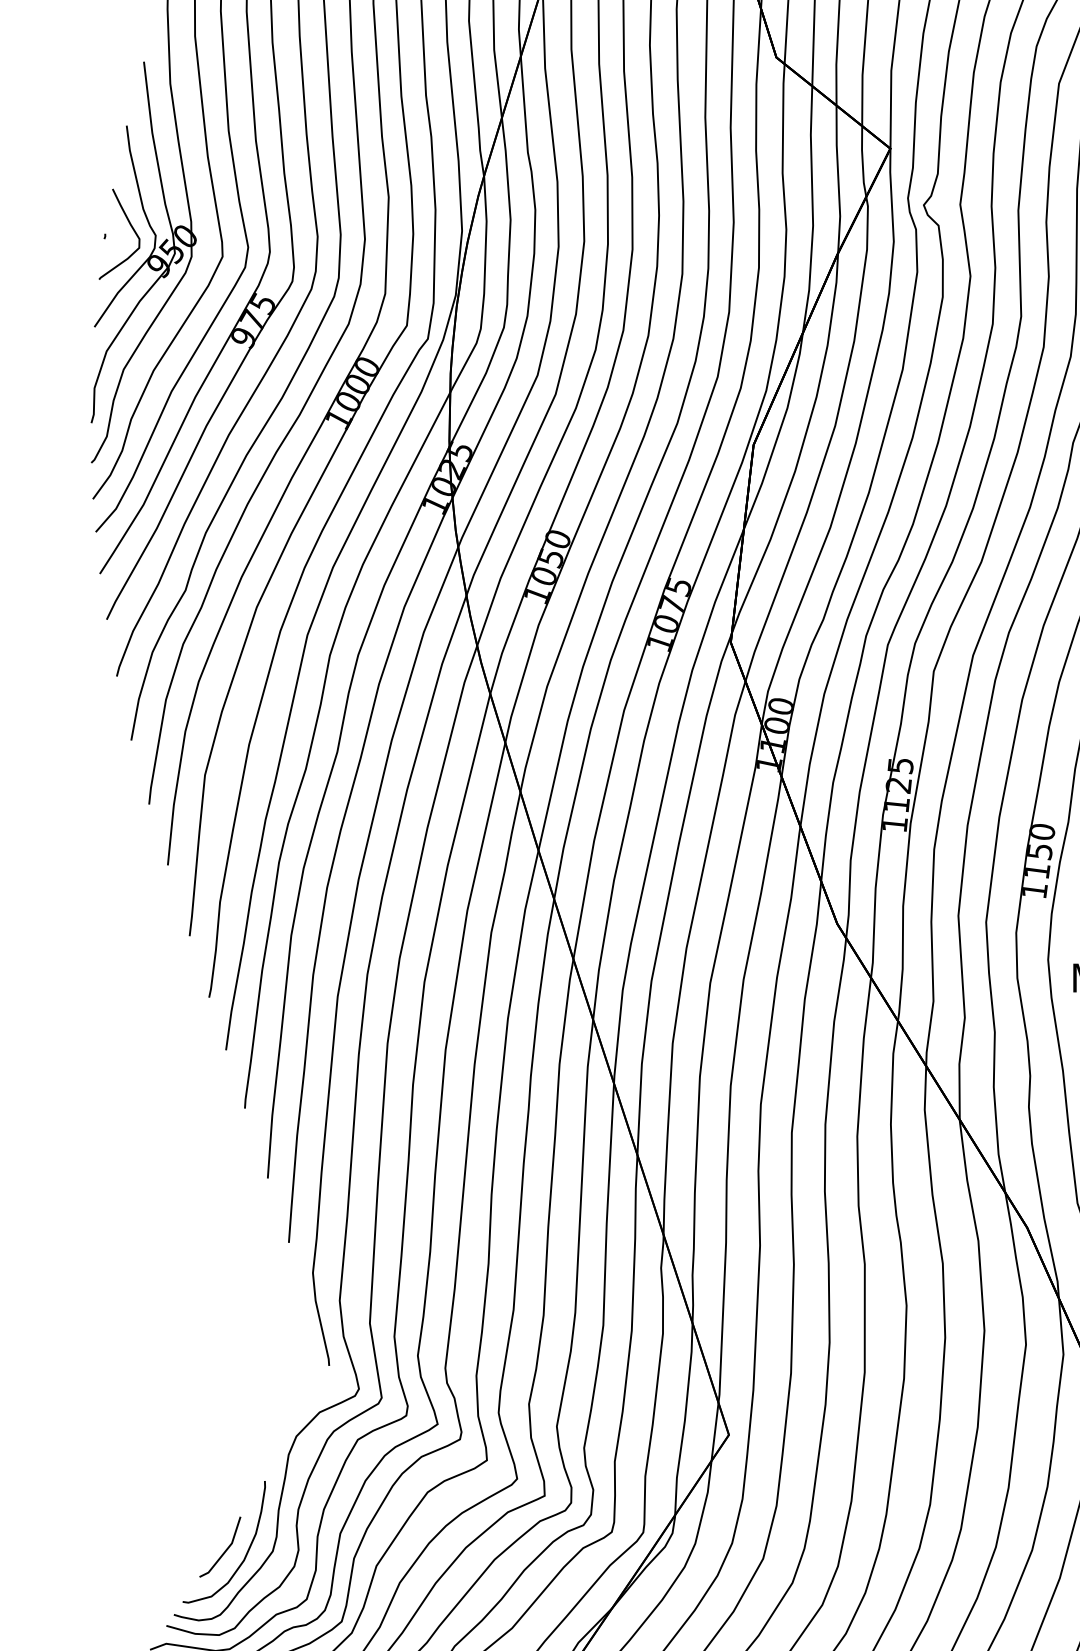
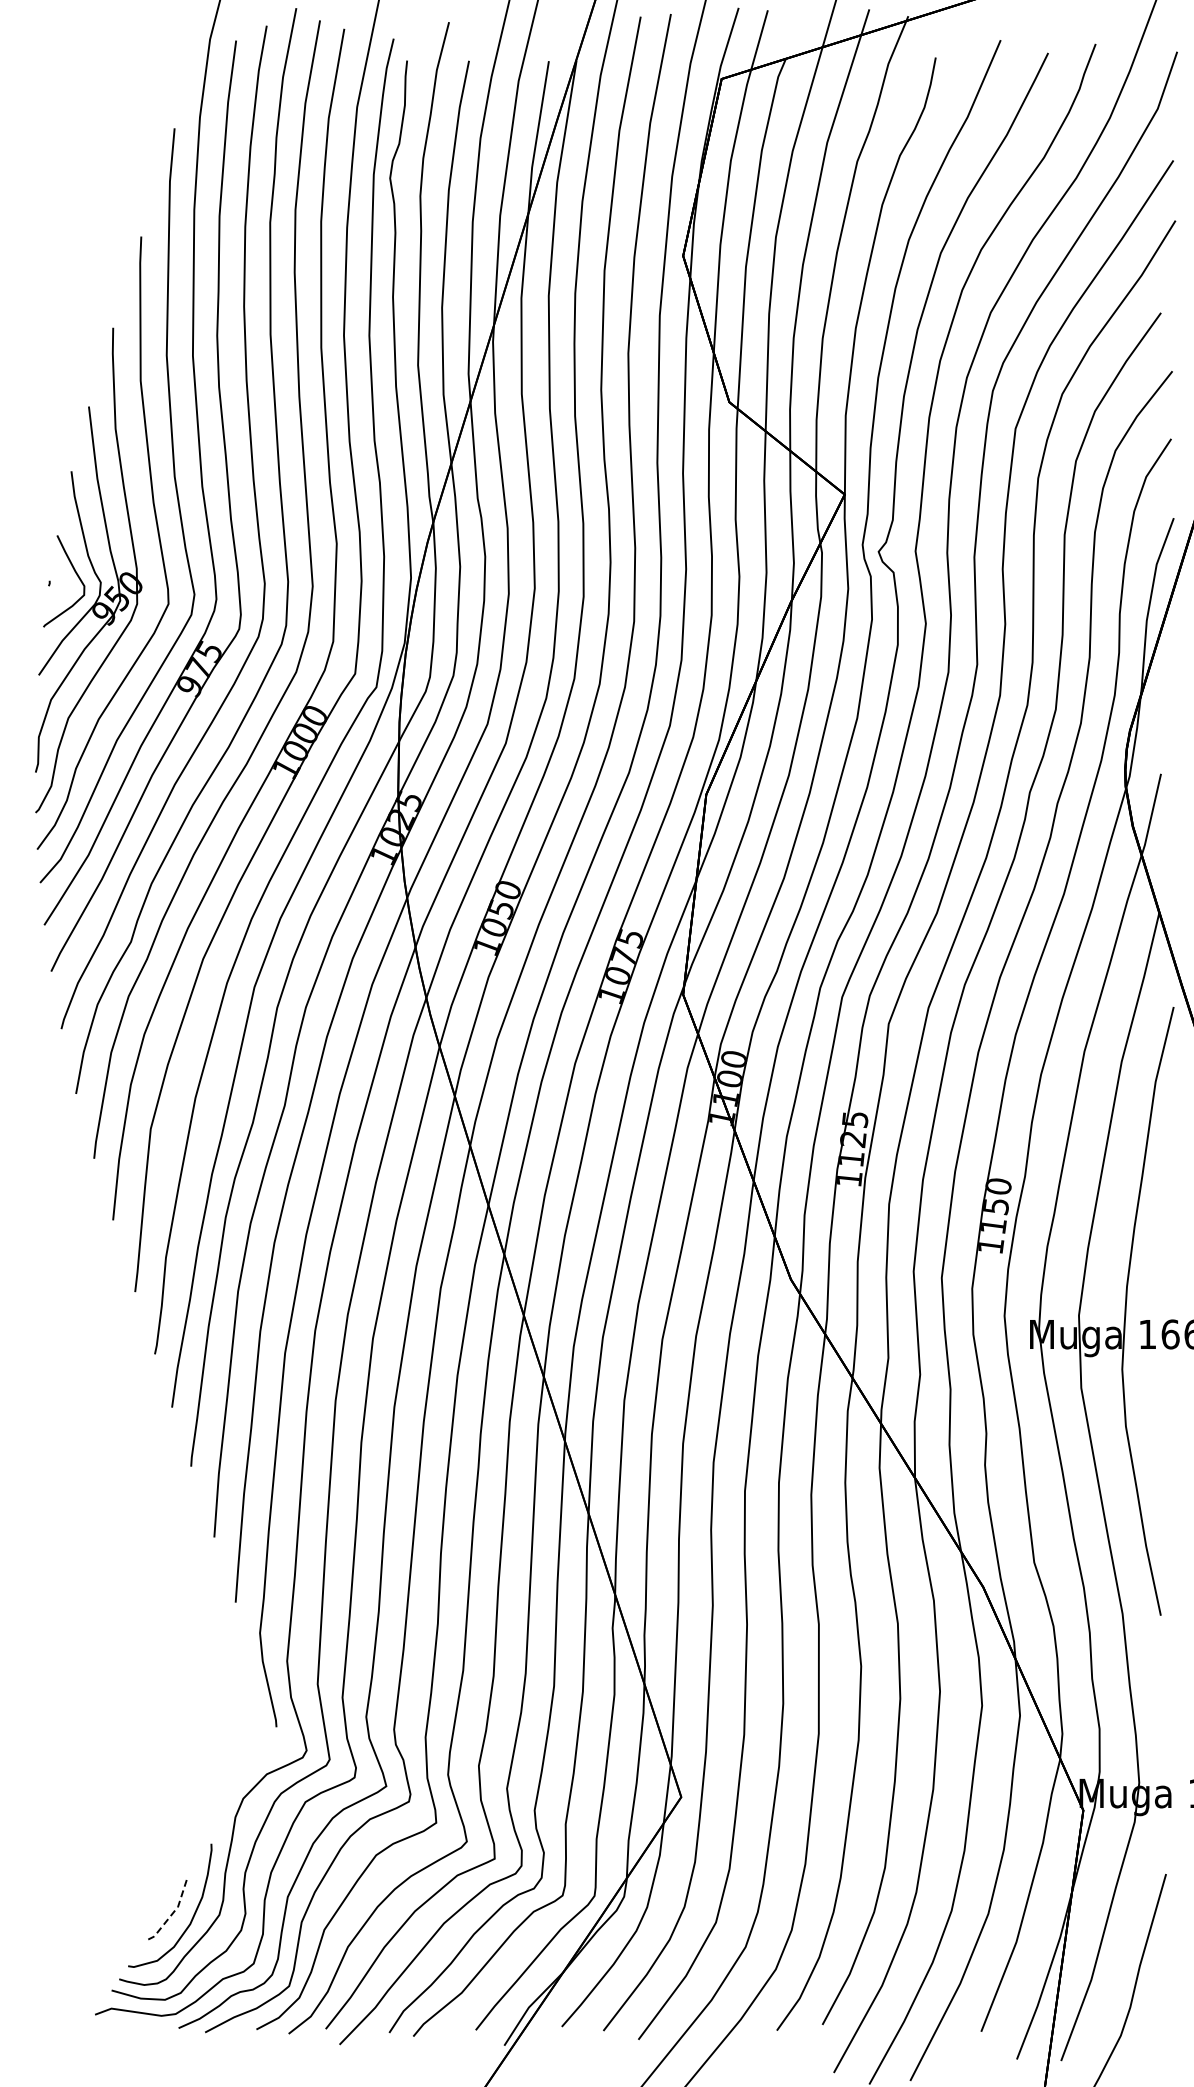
line: (225, 1551) -> (171, 1915), solid -> dashed

